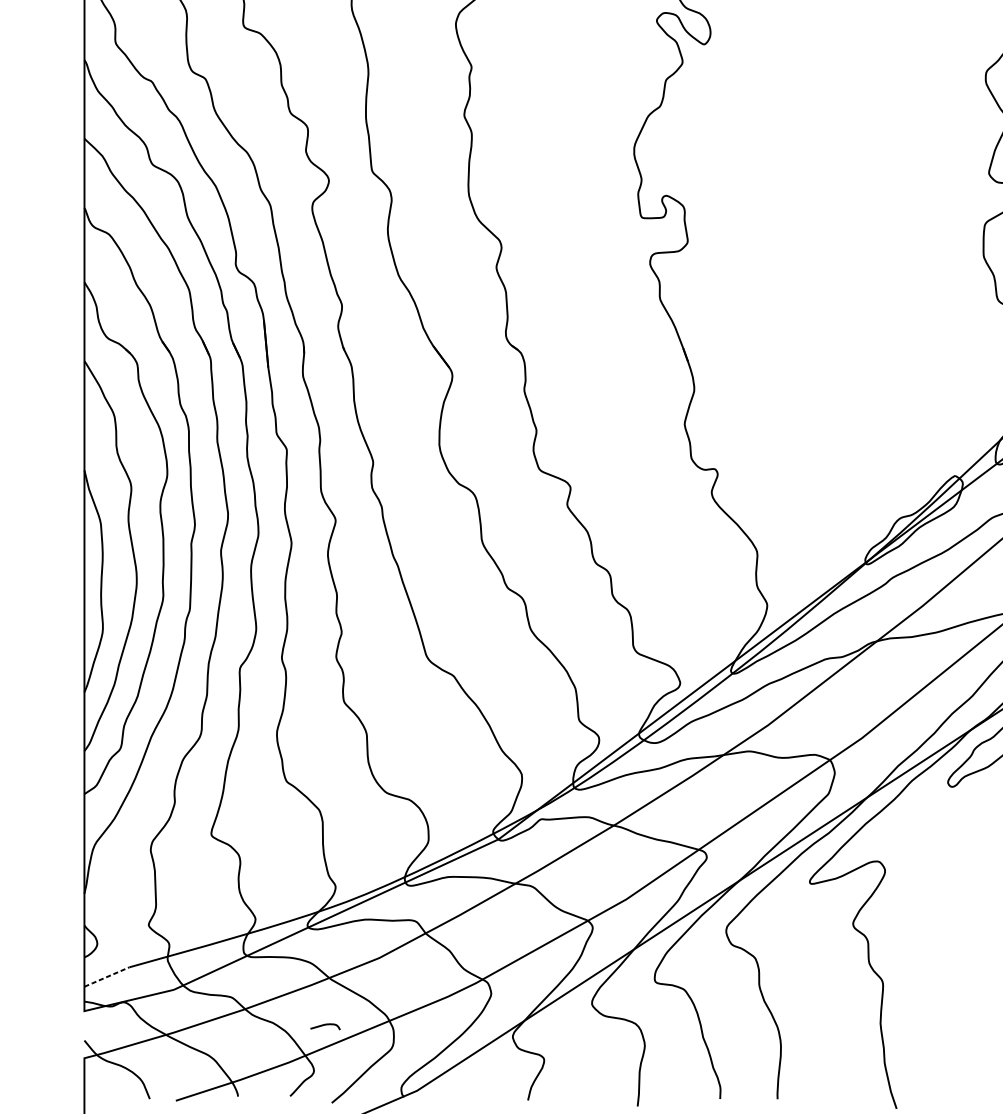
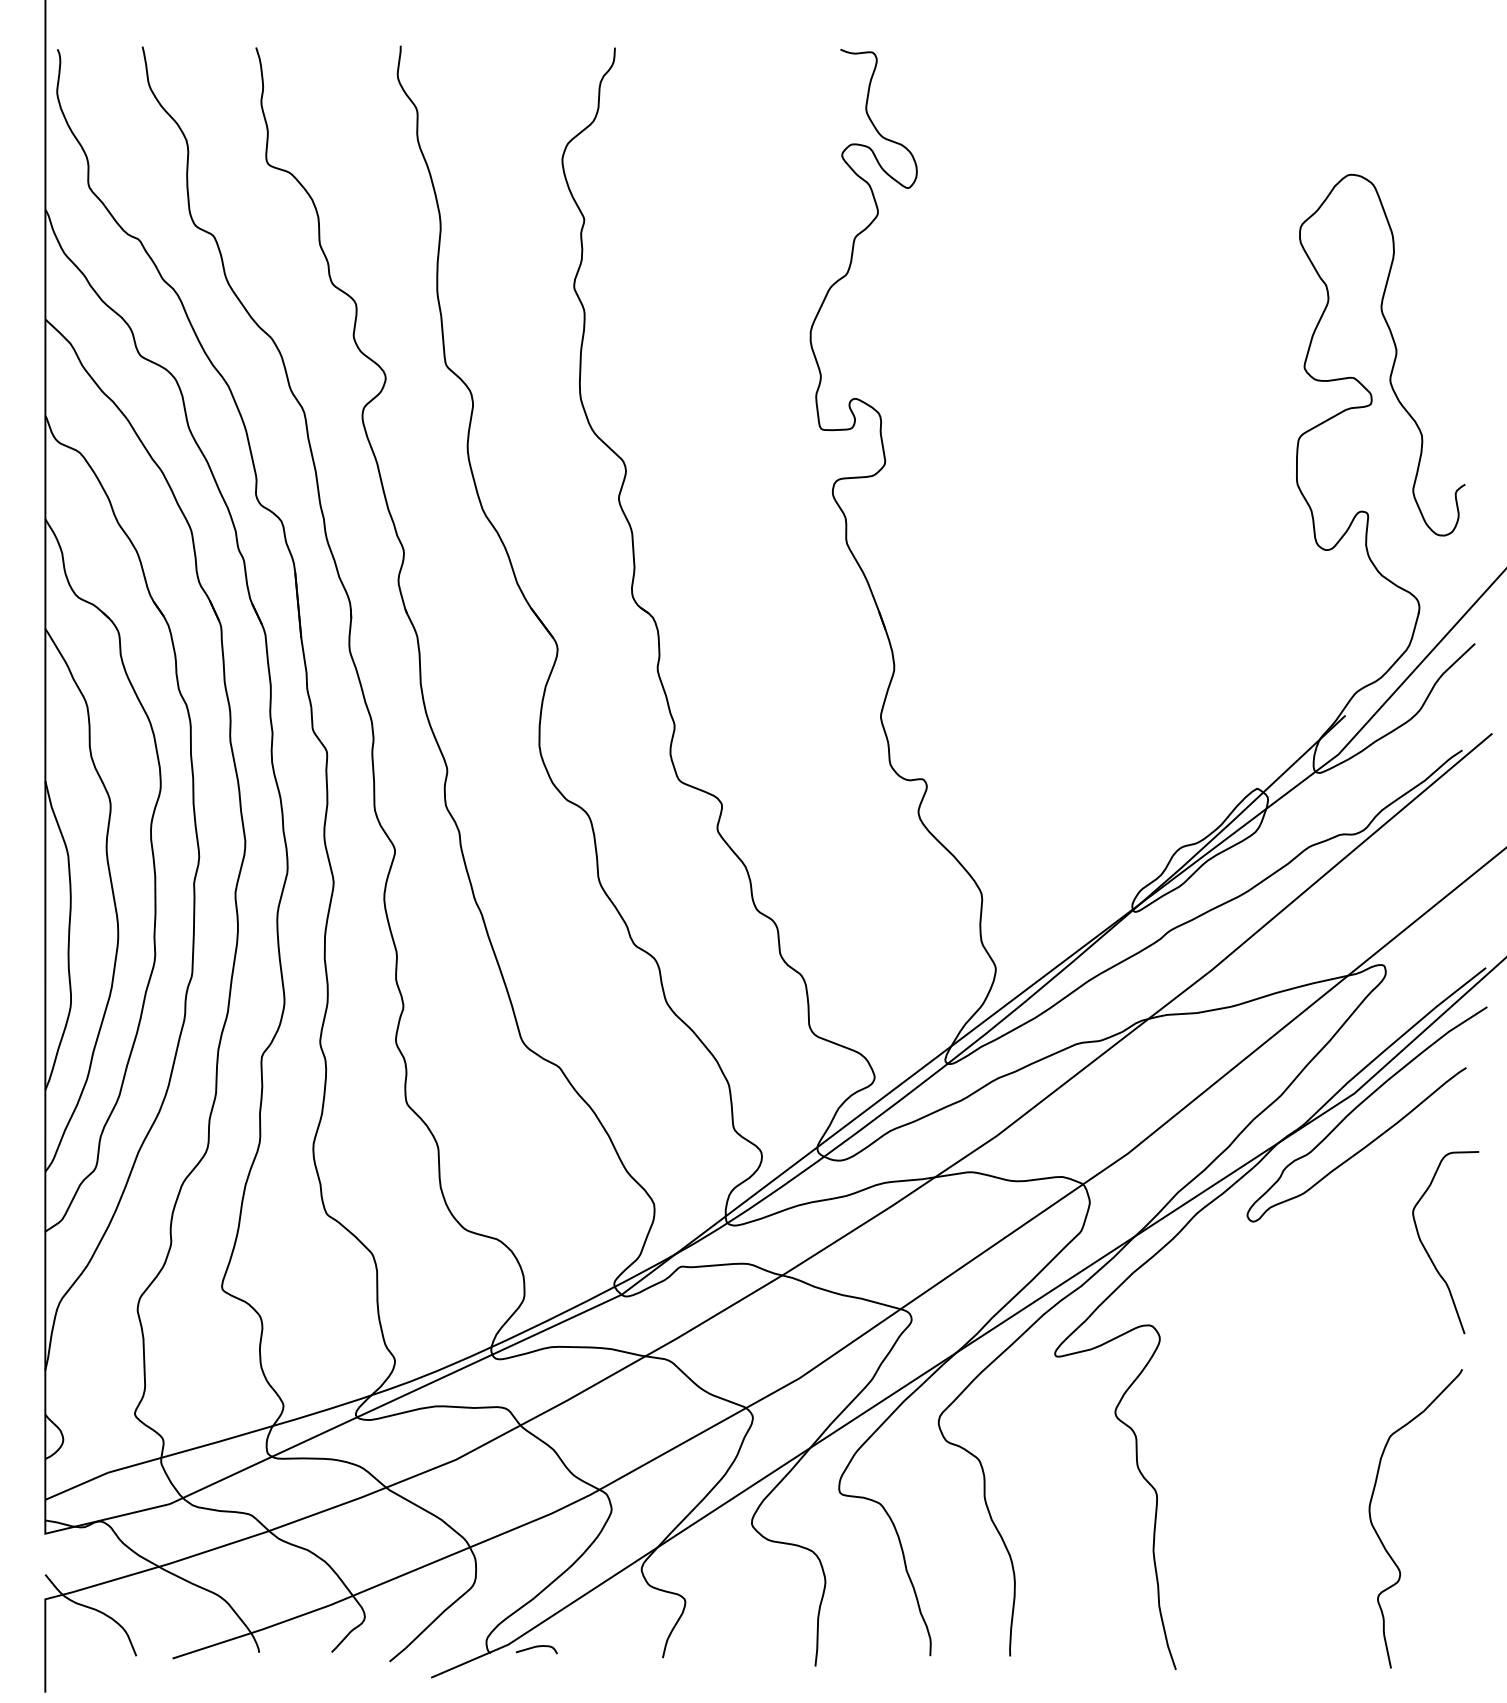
line: (106, 977) -> (76, 1486), dashed -> solid
curve: (325, 1025) -> (536, 1647), moved

